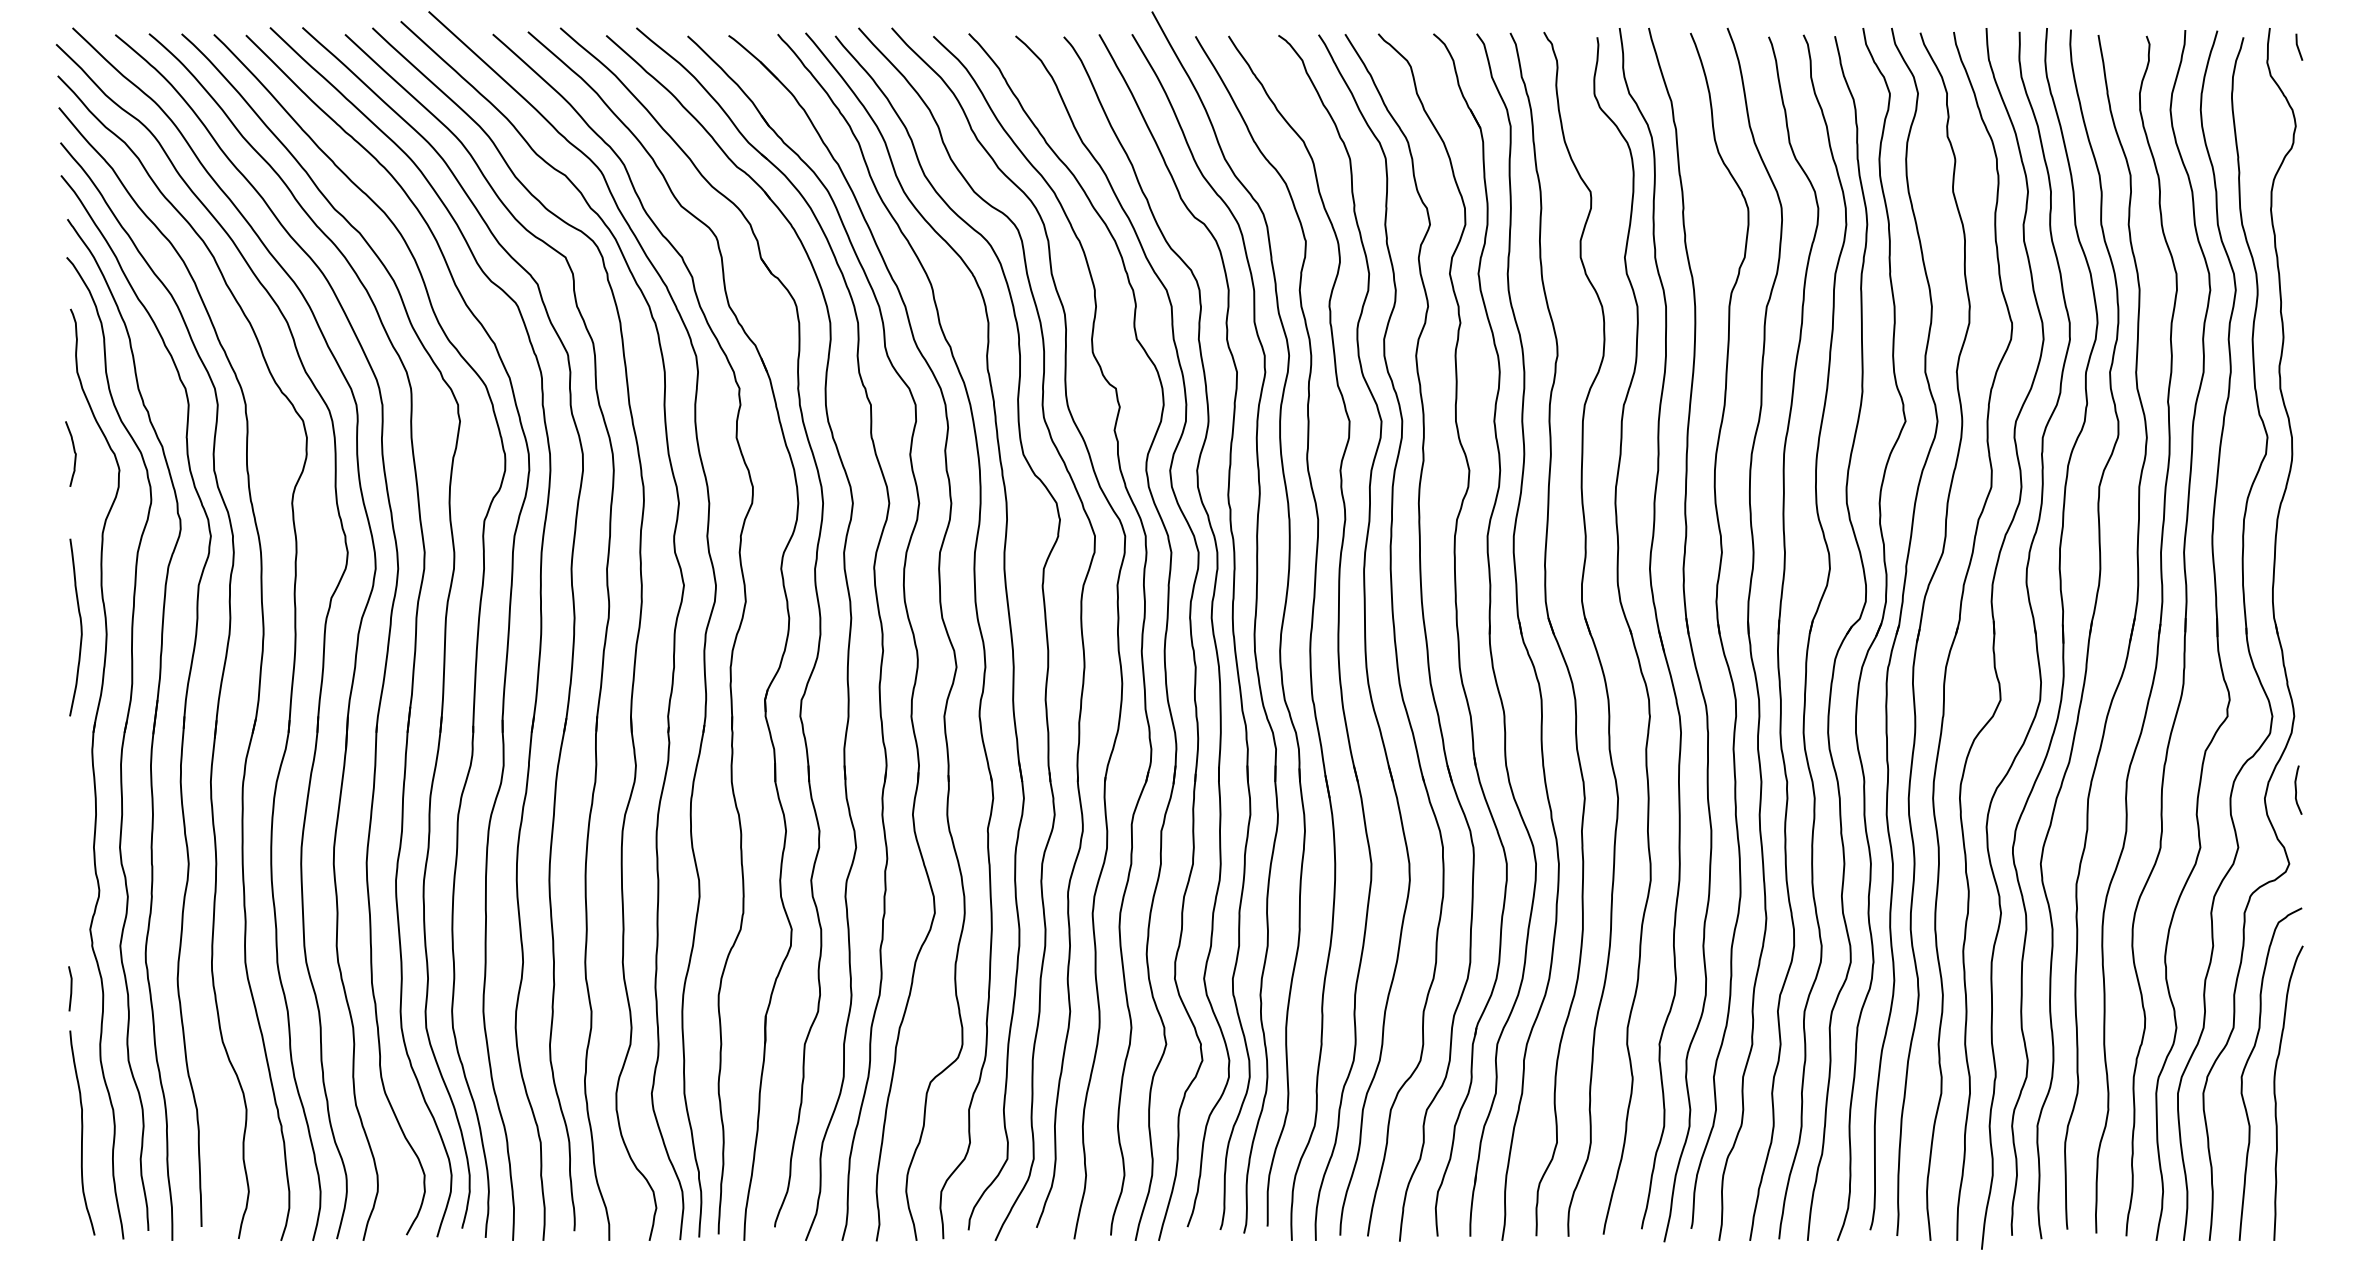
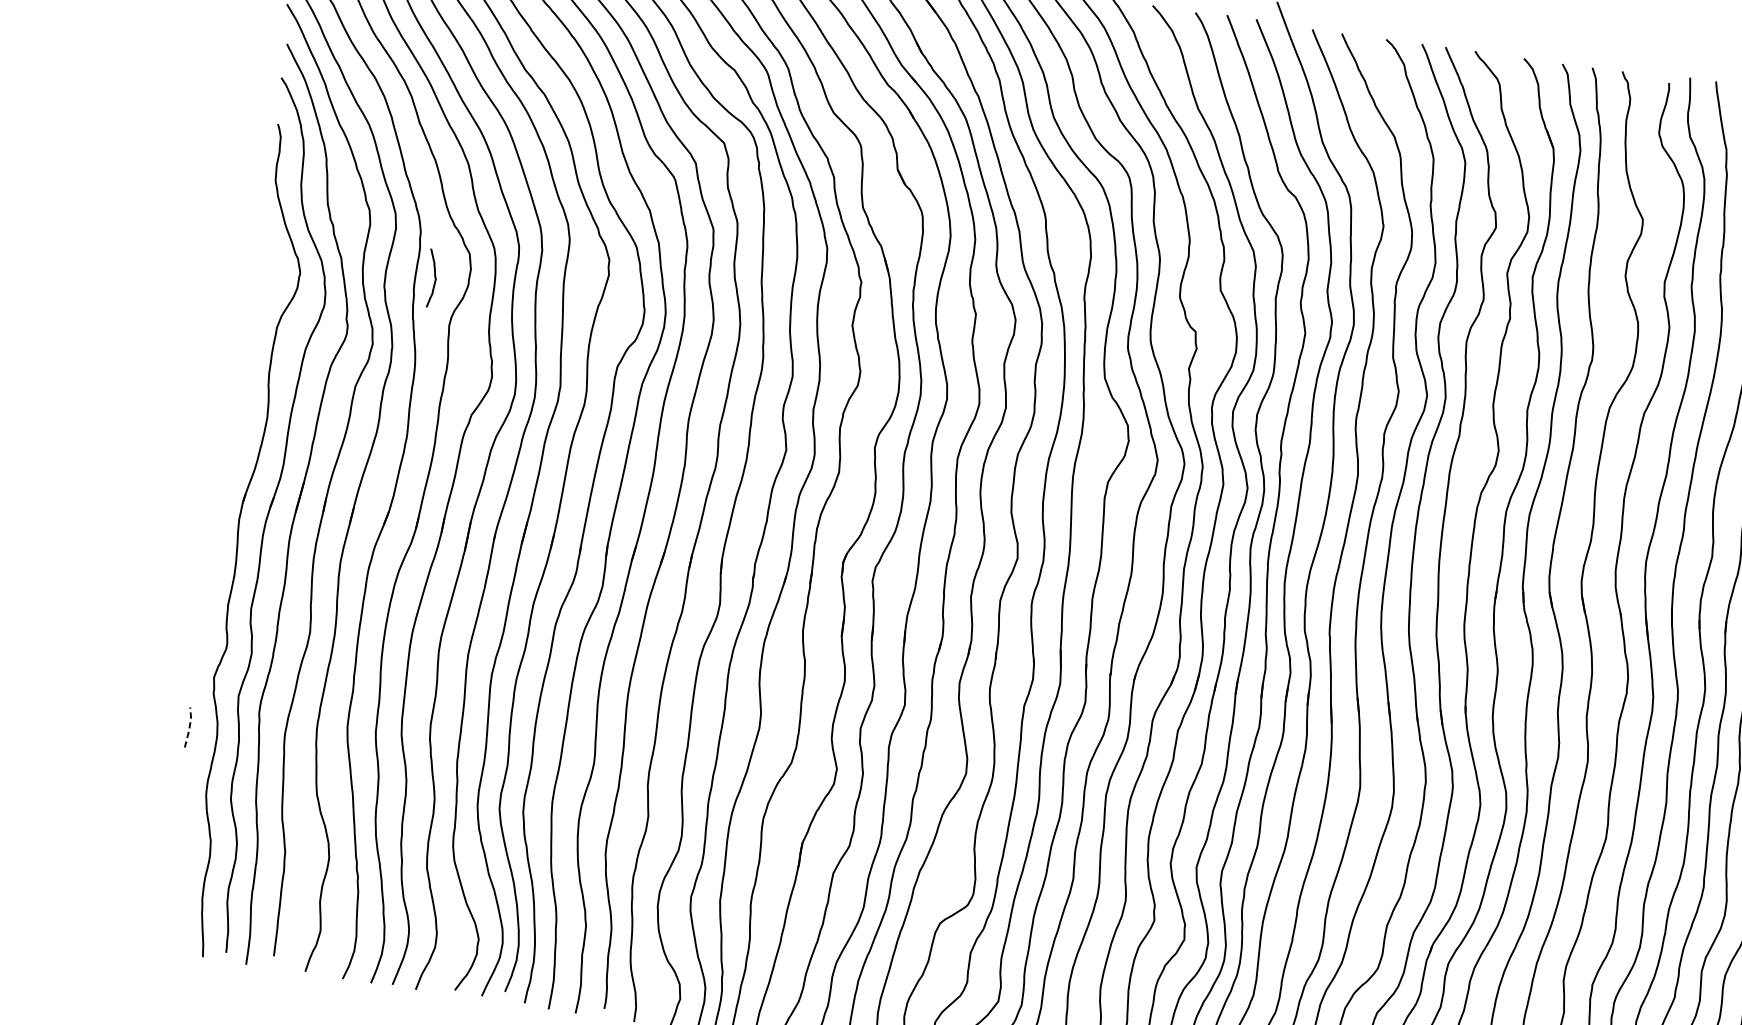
curve: (73, 451) -> (434, 276), moved
curve: (80, 627) -> (244, 408), removed
line: (71, 988) -> (189, 727), solid -> dashed
curve: (82, 1132) -> (180, 856), removed

